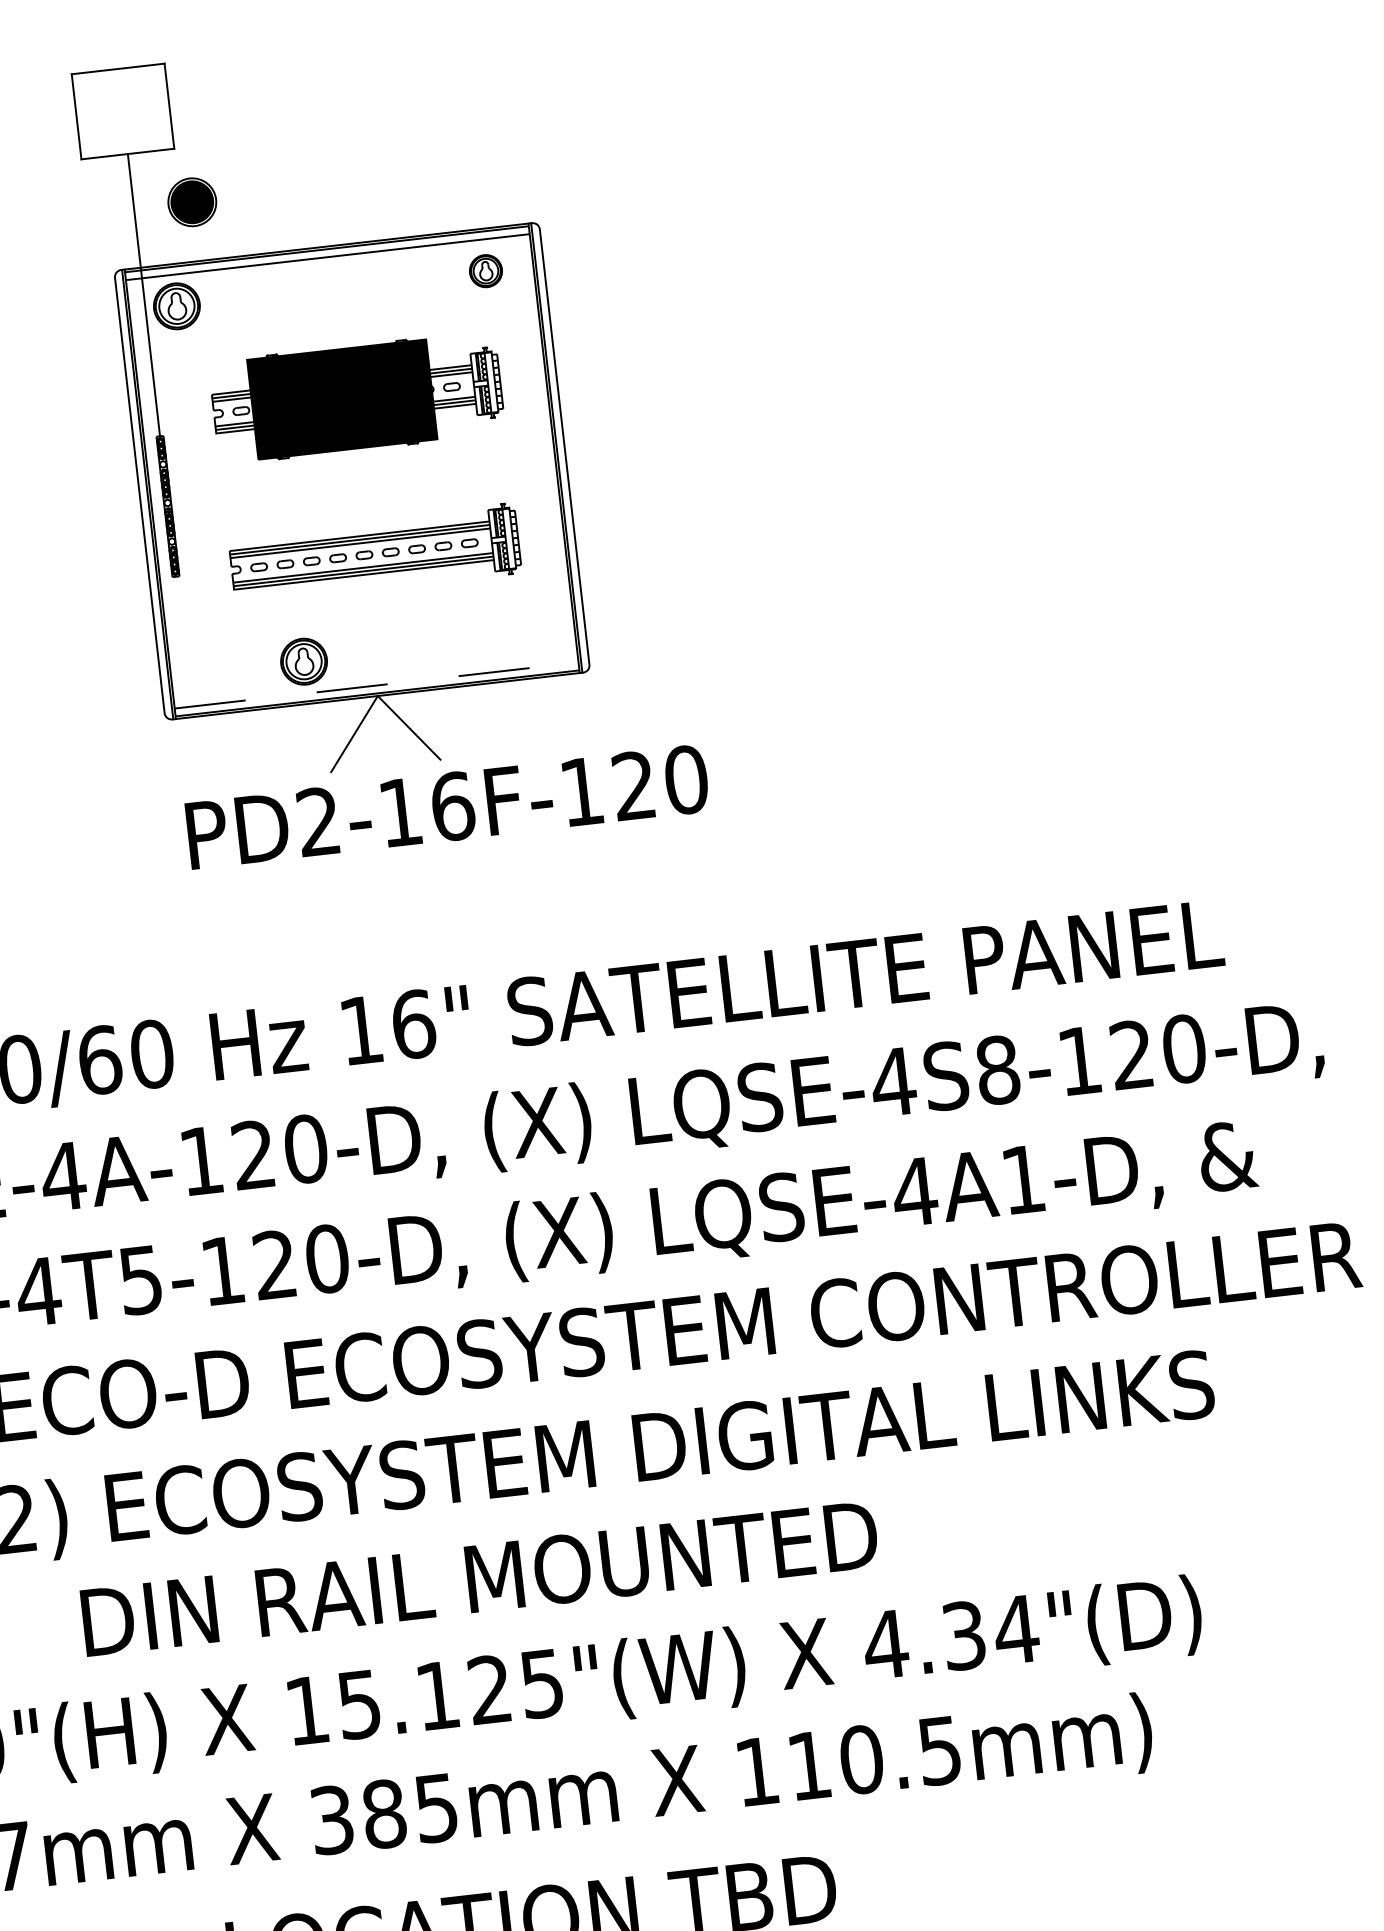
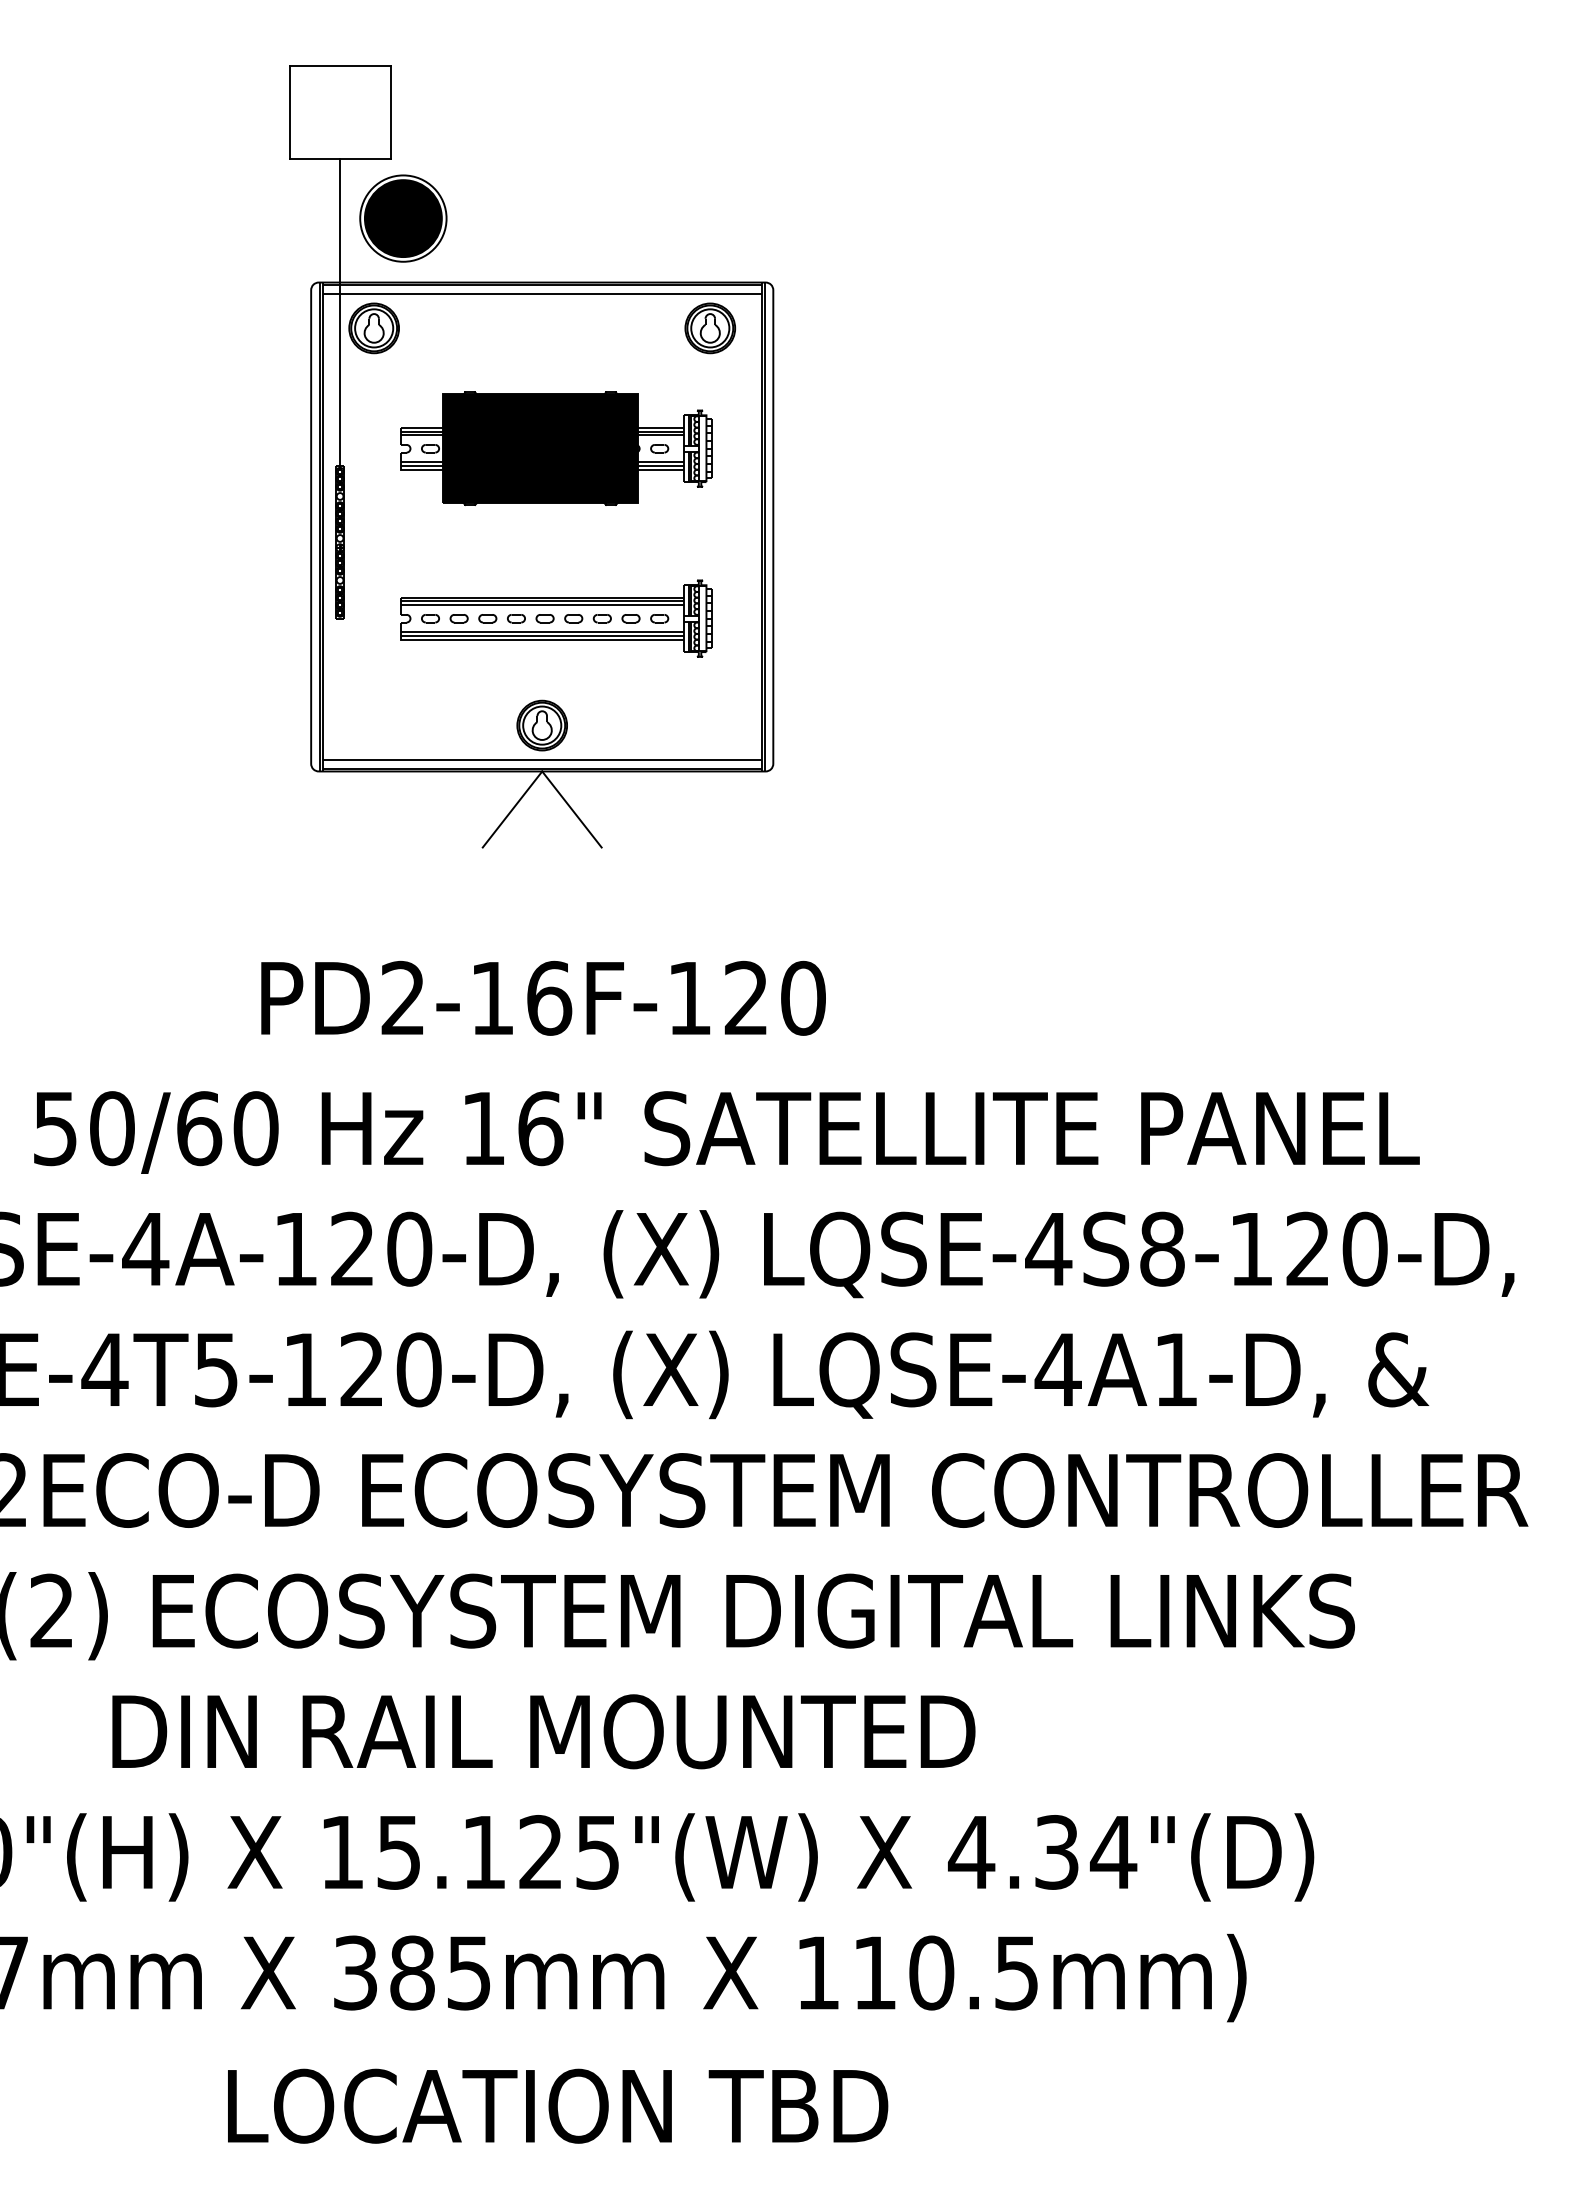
part: (192, 202) -> (403, 218), size x1.67
part: (486, 271) -> (710, 328), size x1.43
part: (303, 661) -> (541, 725), moved
line: (376, 685) -> (542, 760), dashed -> solid
text: (447, 806) -> (543, 997), moved

